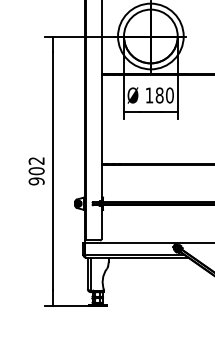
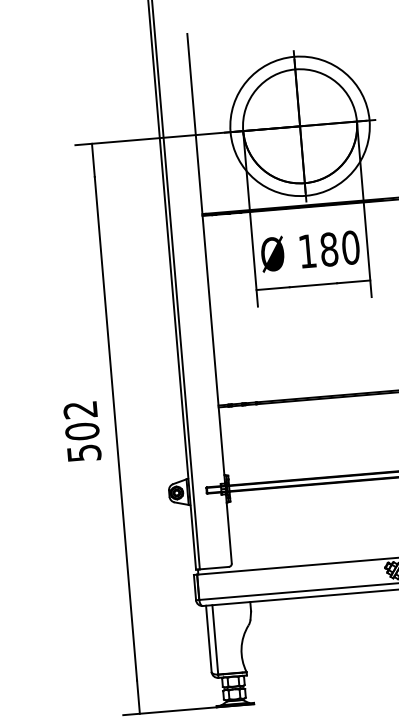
text: (36, 181) -> (83, 453), 902 -> 502

